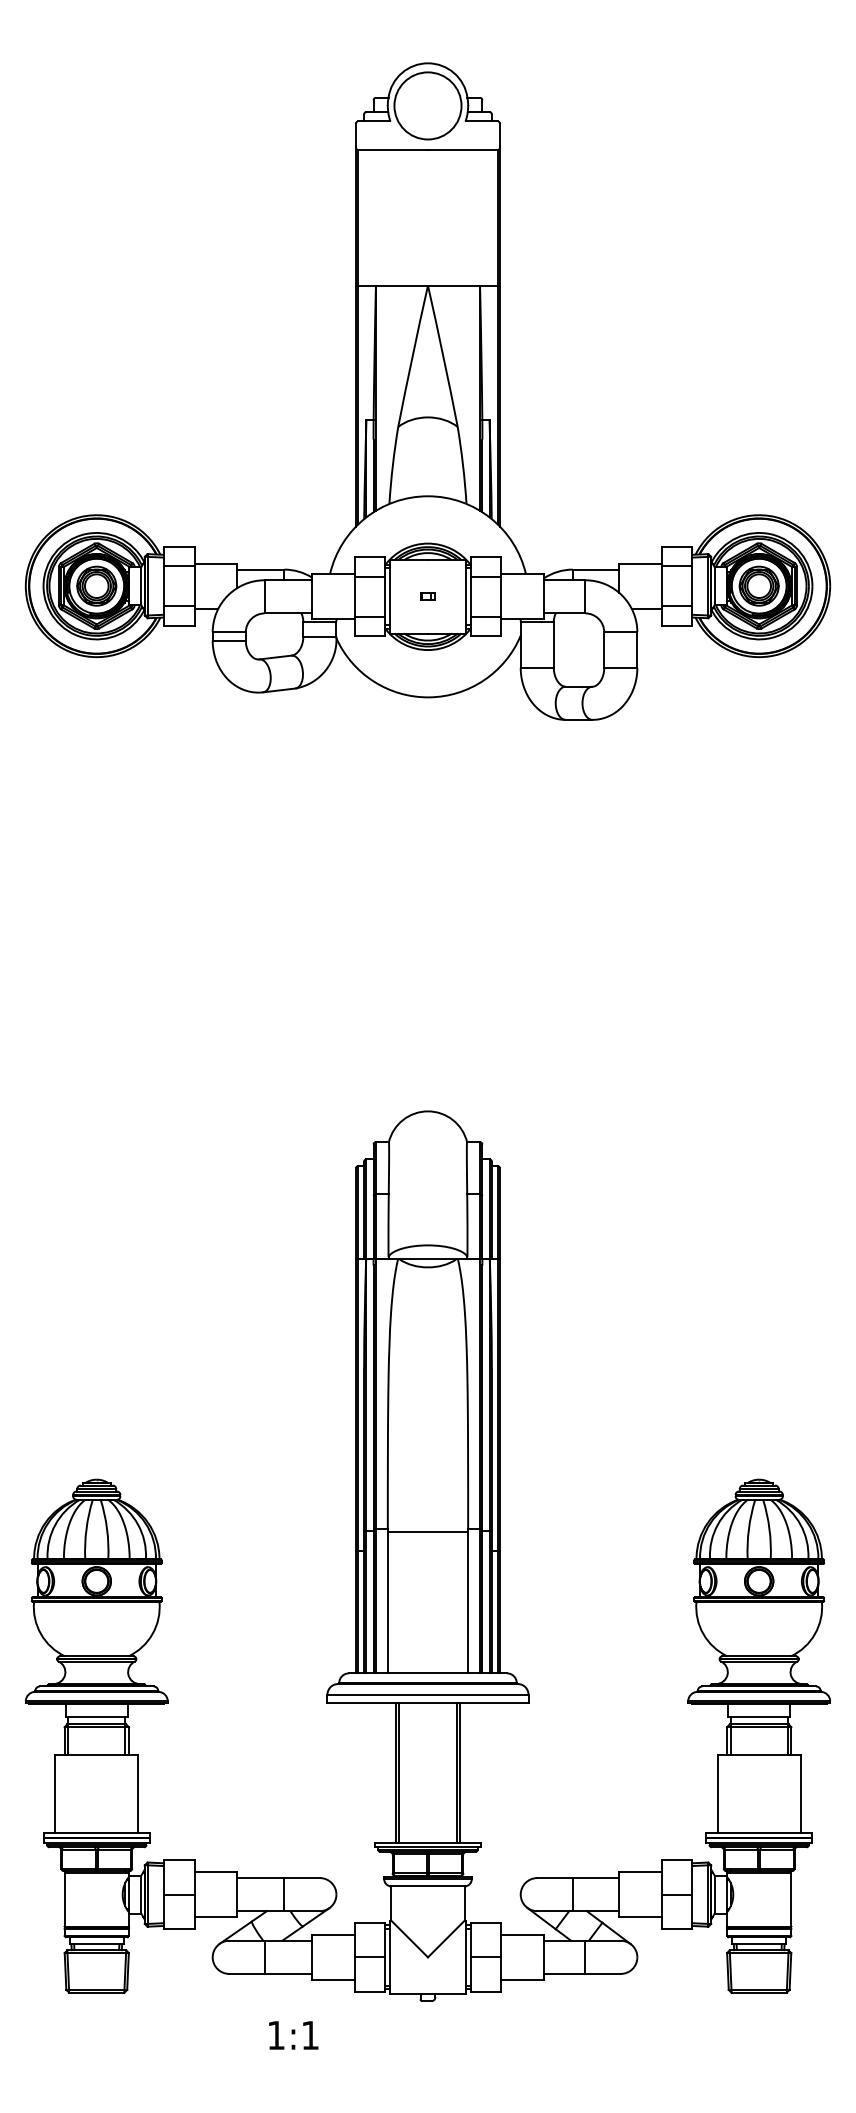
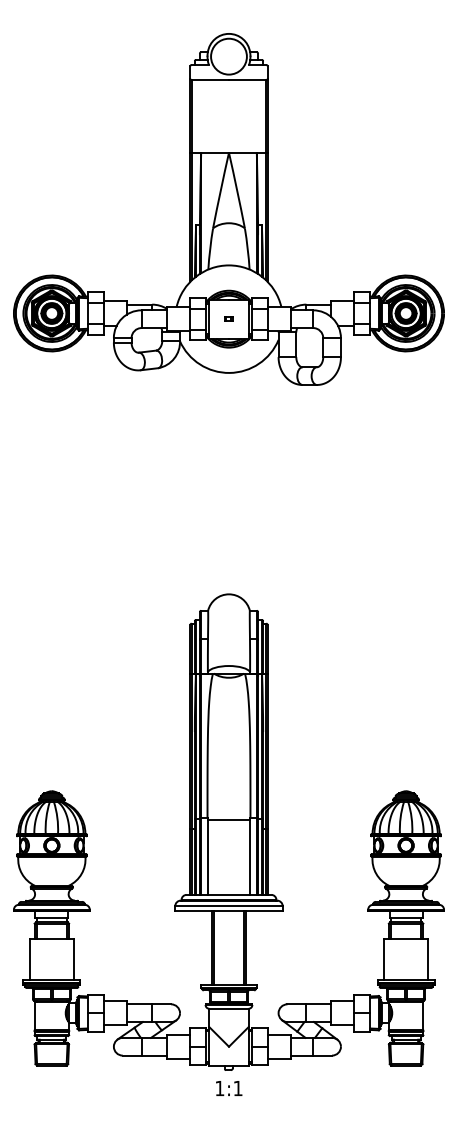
text: (294, 2035) -> (229, 1088), moved

